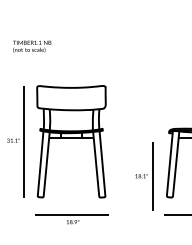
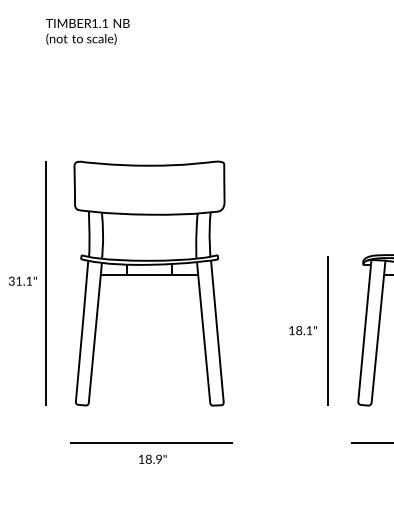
text: (32, 46) -> (88, 31), moved
part: (144, 176) -> (309, 331), moved

